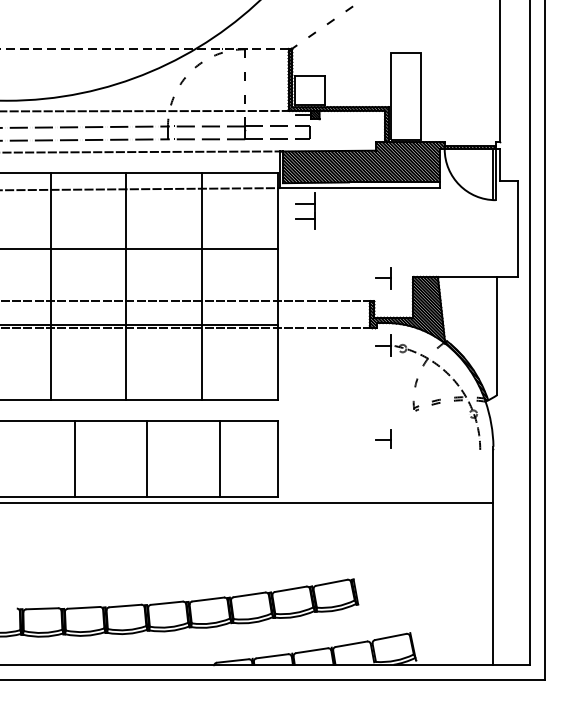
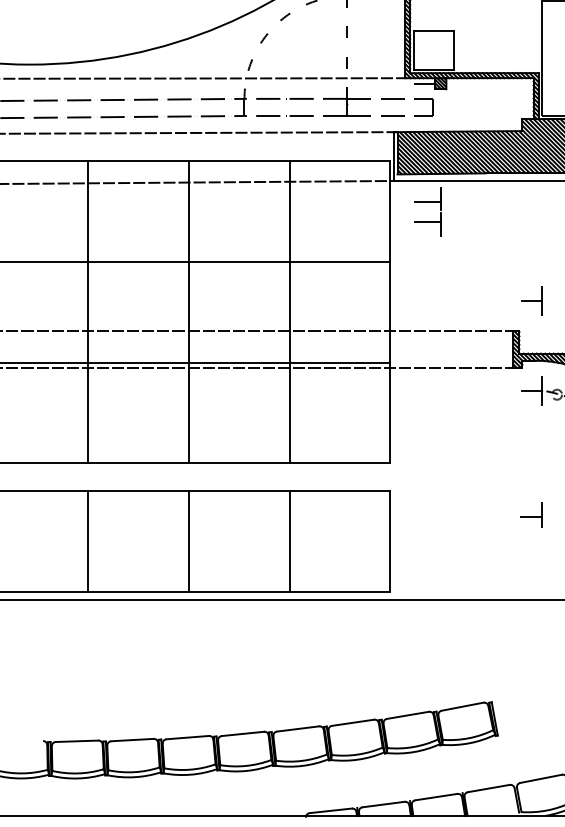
line: (74, 458) -> (87, 541), moved
line: (147, 458) -> (189, 541), moved
line: (220, 458) -> (290, 541), moved

